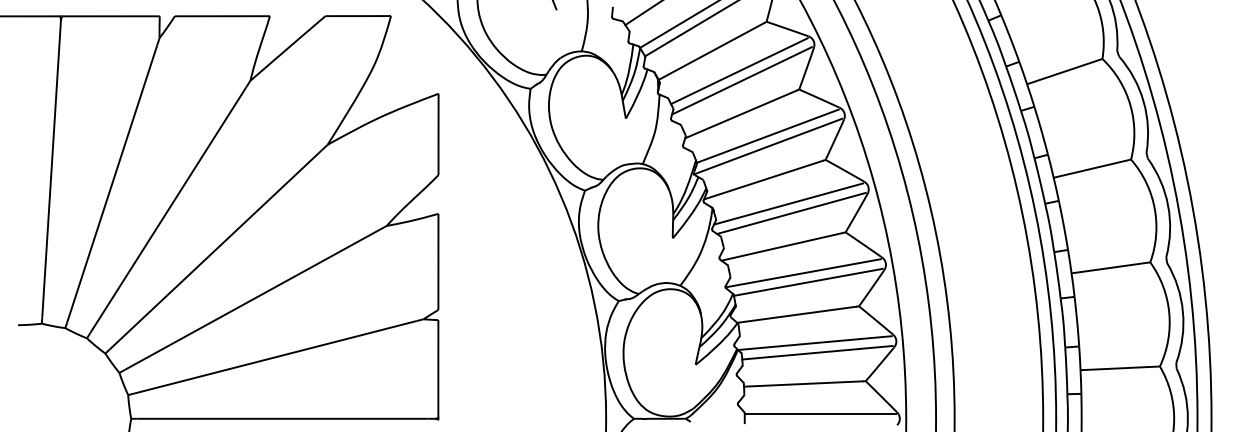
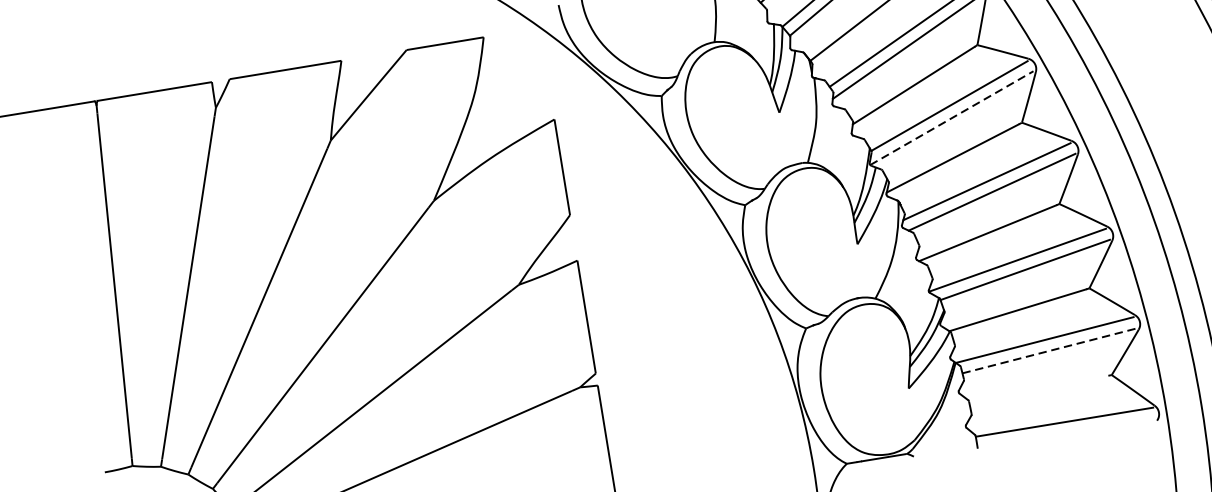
line: (768, 146) -> (952, 117), solid -> dashed
line: (817, 352) -> (1049, 350), solid -> dashed
line: (803, 383) -> (1039, 389), removed

